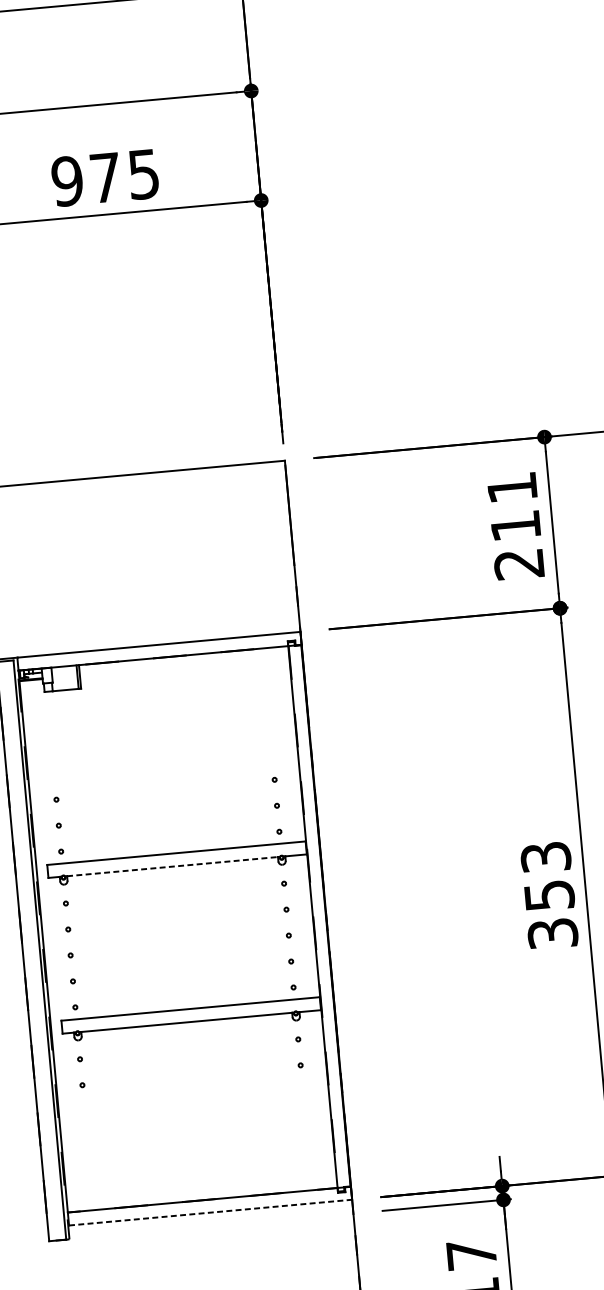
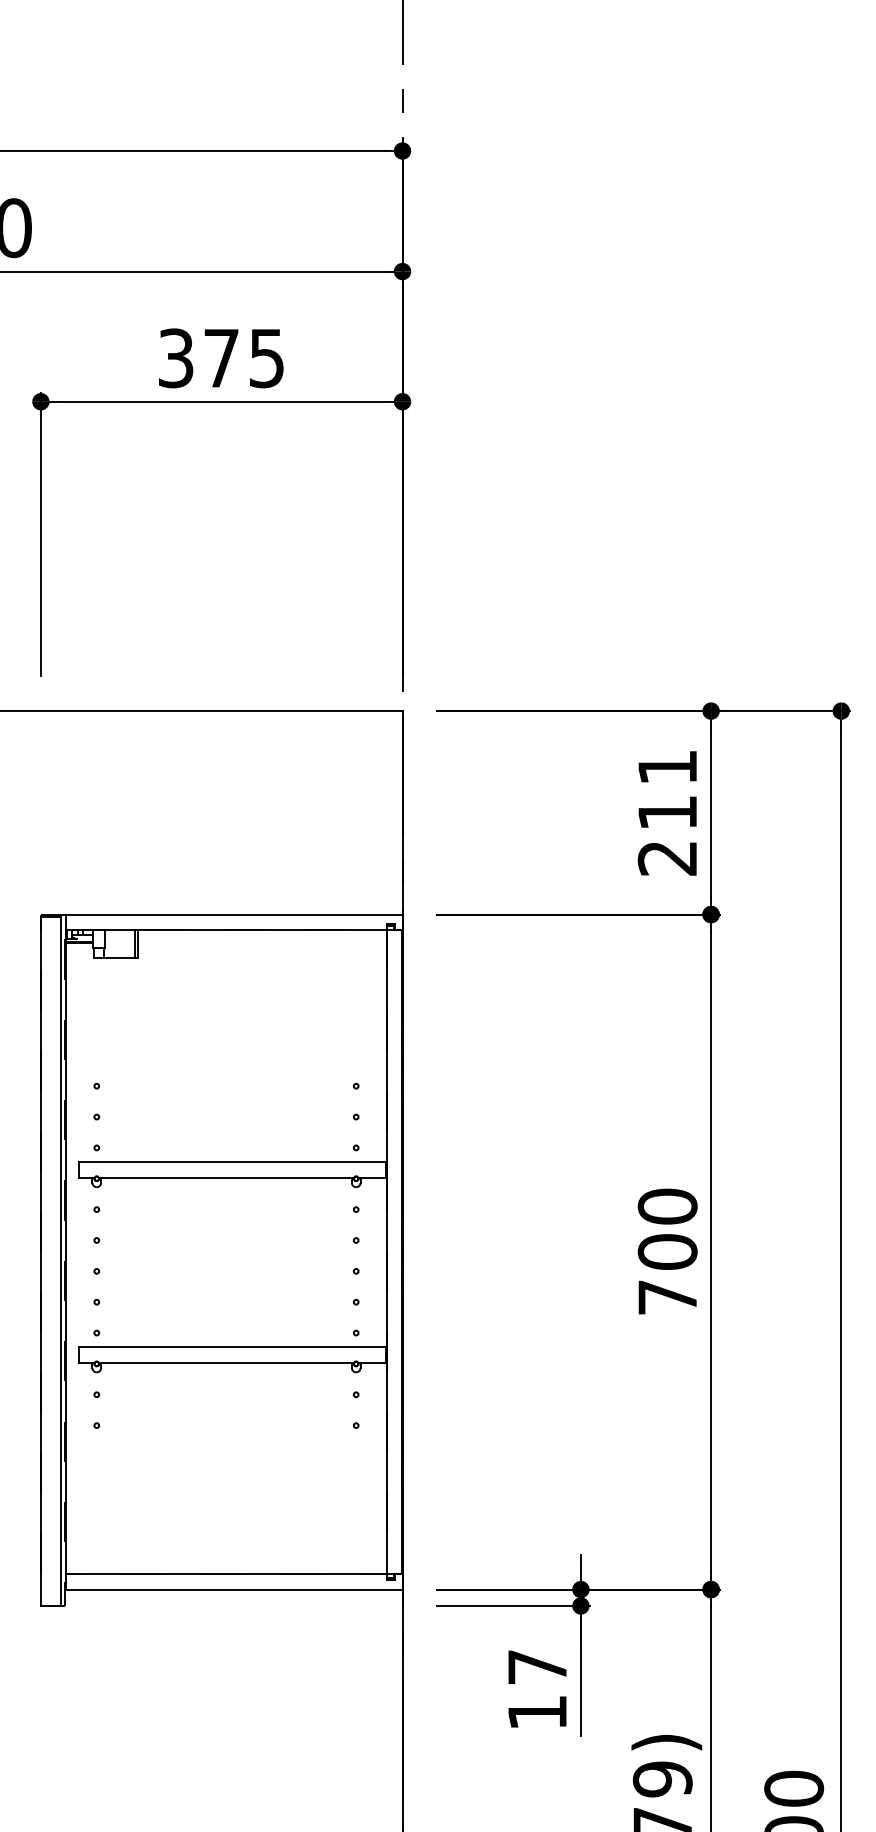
text: (66, 181) -> (175, 358), 975 -> 375
line: (173, 866) -> (227, 1177), dashed -> solid
text: (549, 895) -> (667, 1251), 353 -> 700
line: (210, 1212) -> (234, 1589), dashed -> solid

